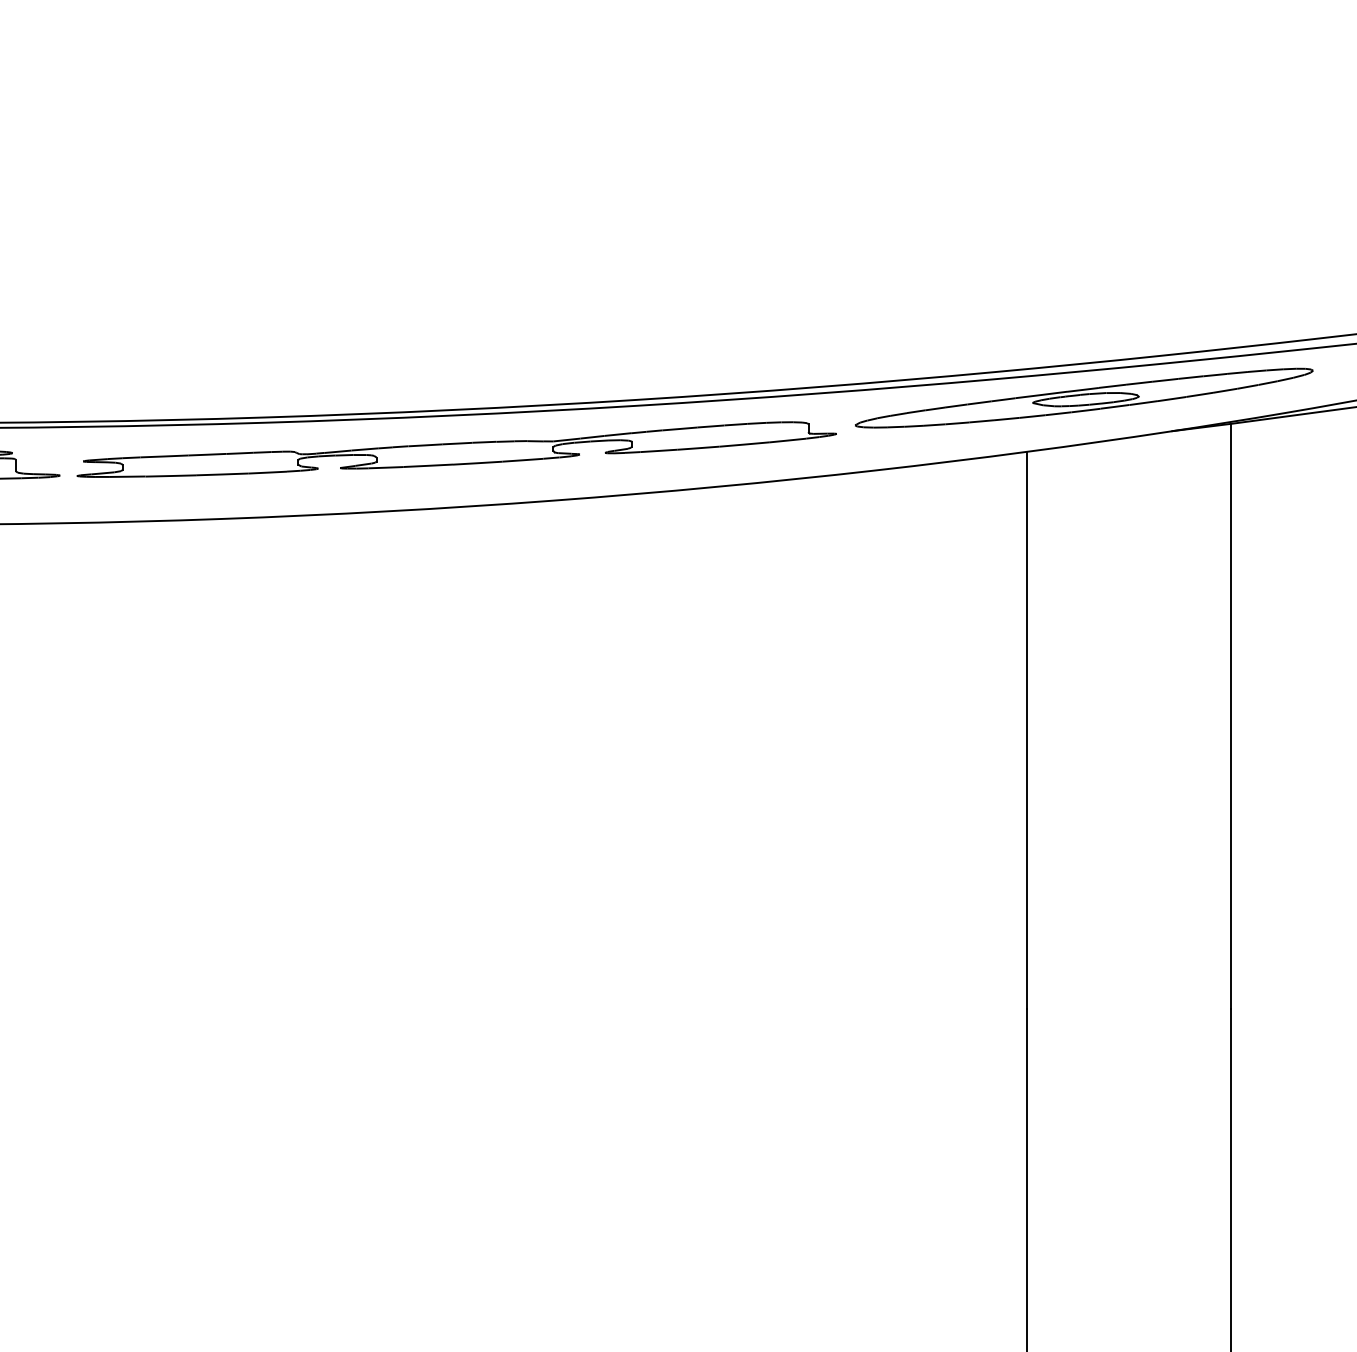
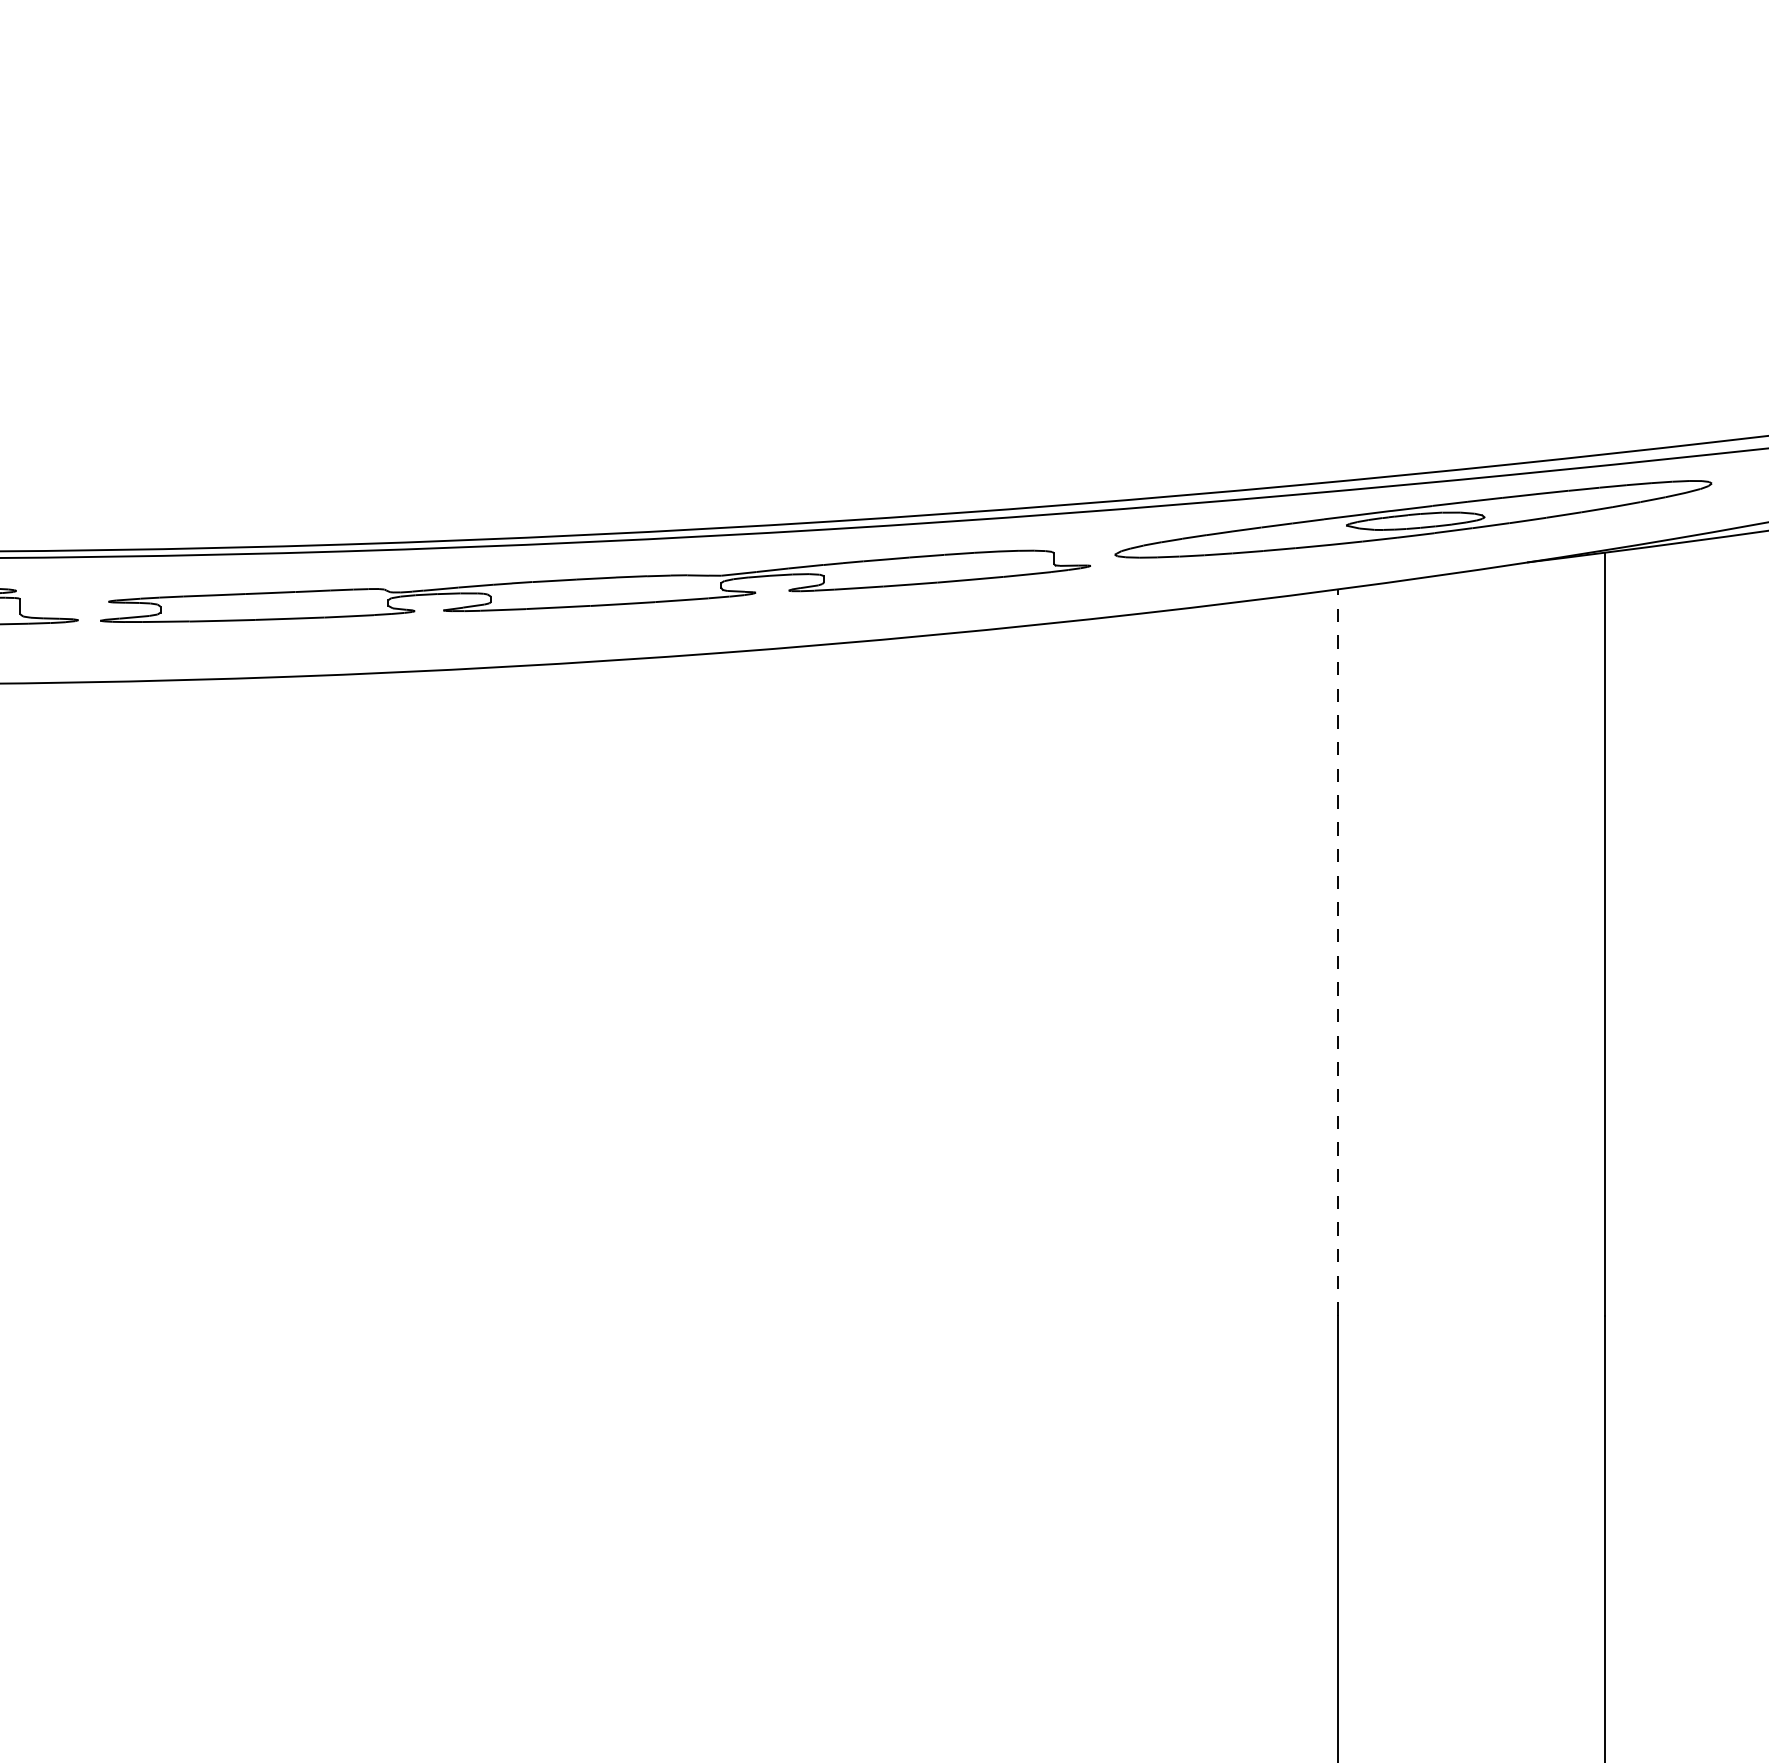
line: (1026, 730) -> (1338, 952), solid -> dashed

